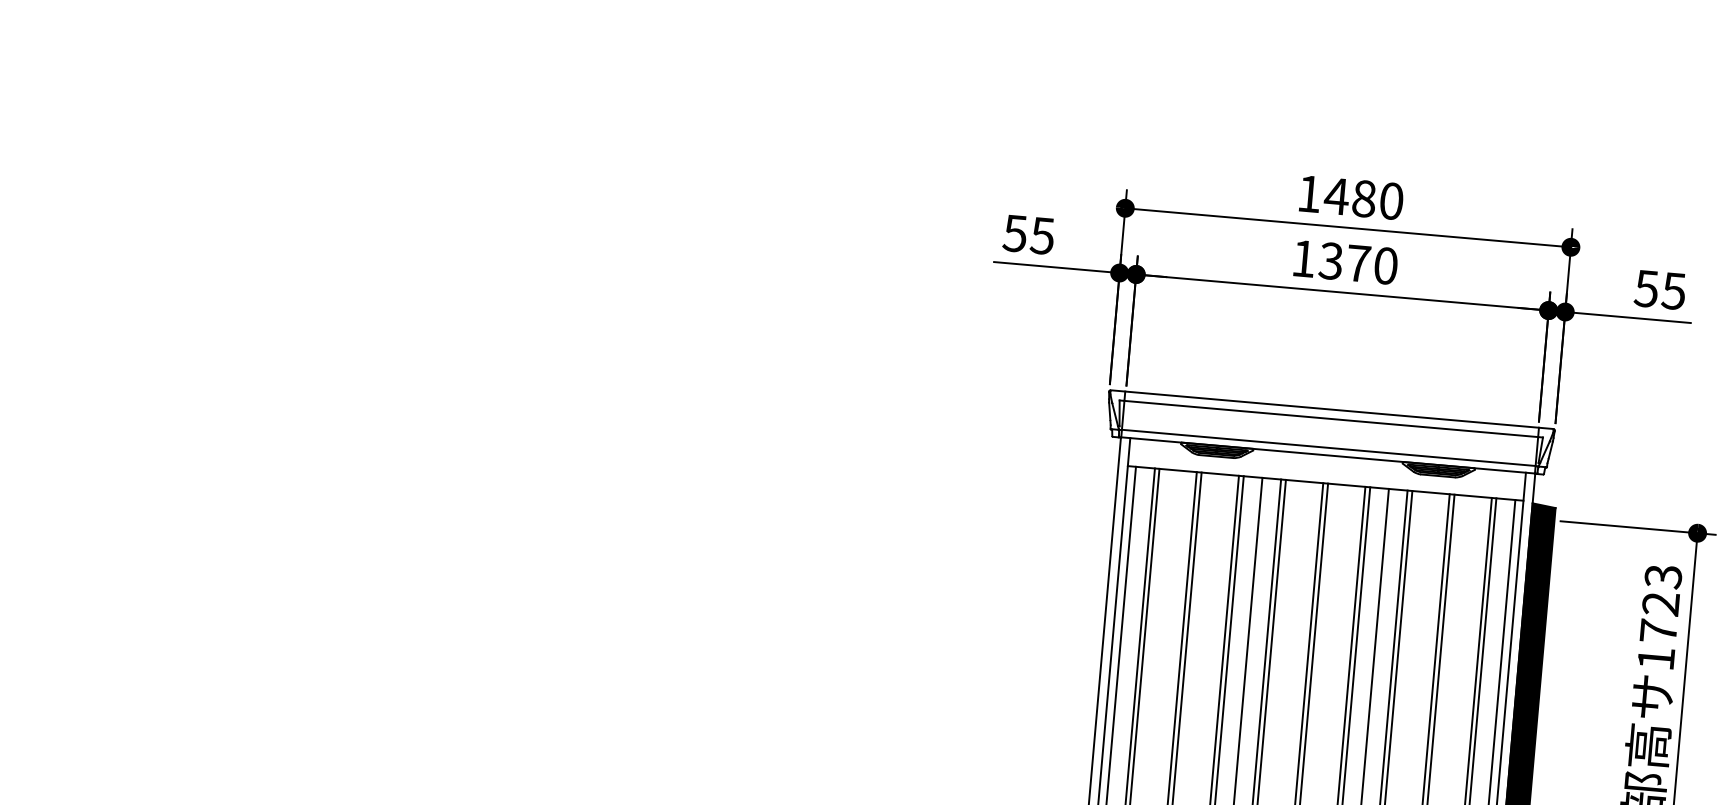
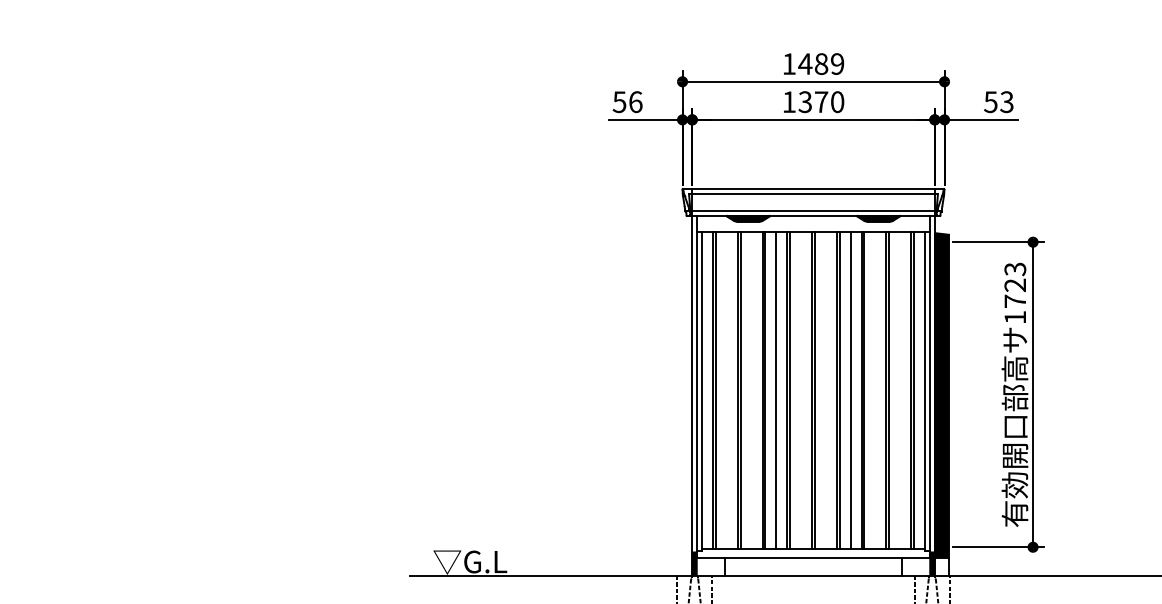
text: (1391, 200) -> (837, 63), 1480 -> 1489
text: (1042, 236) -> (635, 102), 55 -> 56
text: (1675, 290) -> (1007, 101), 55 -> 53

